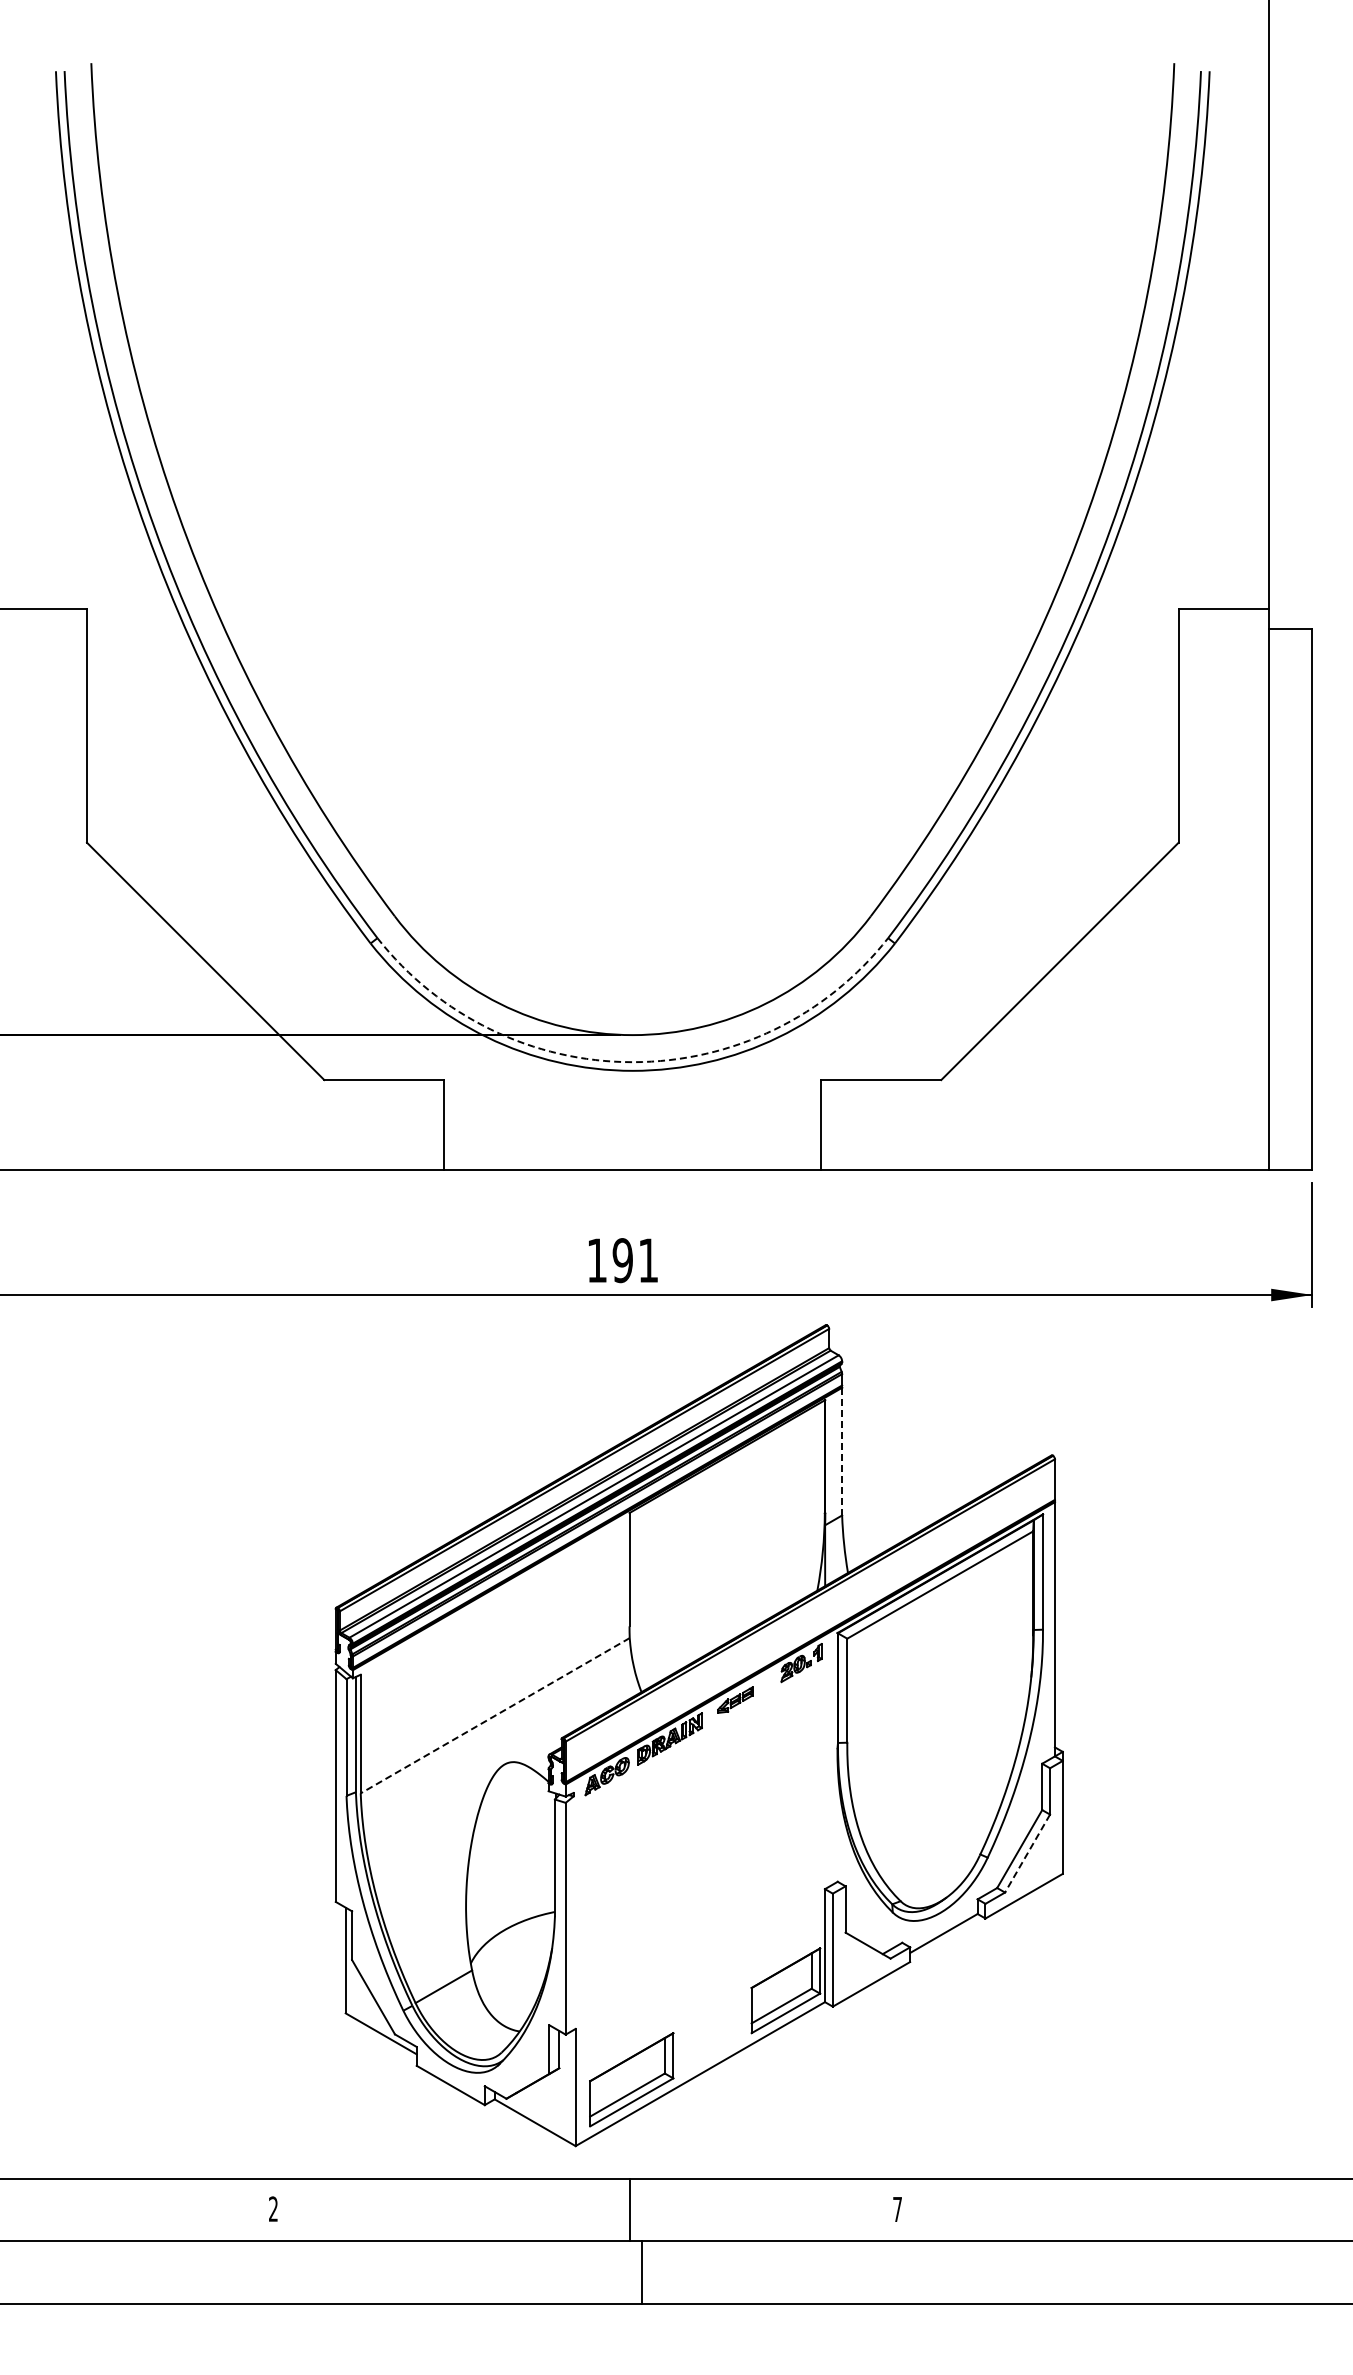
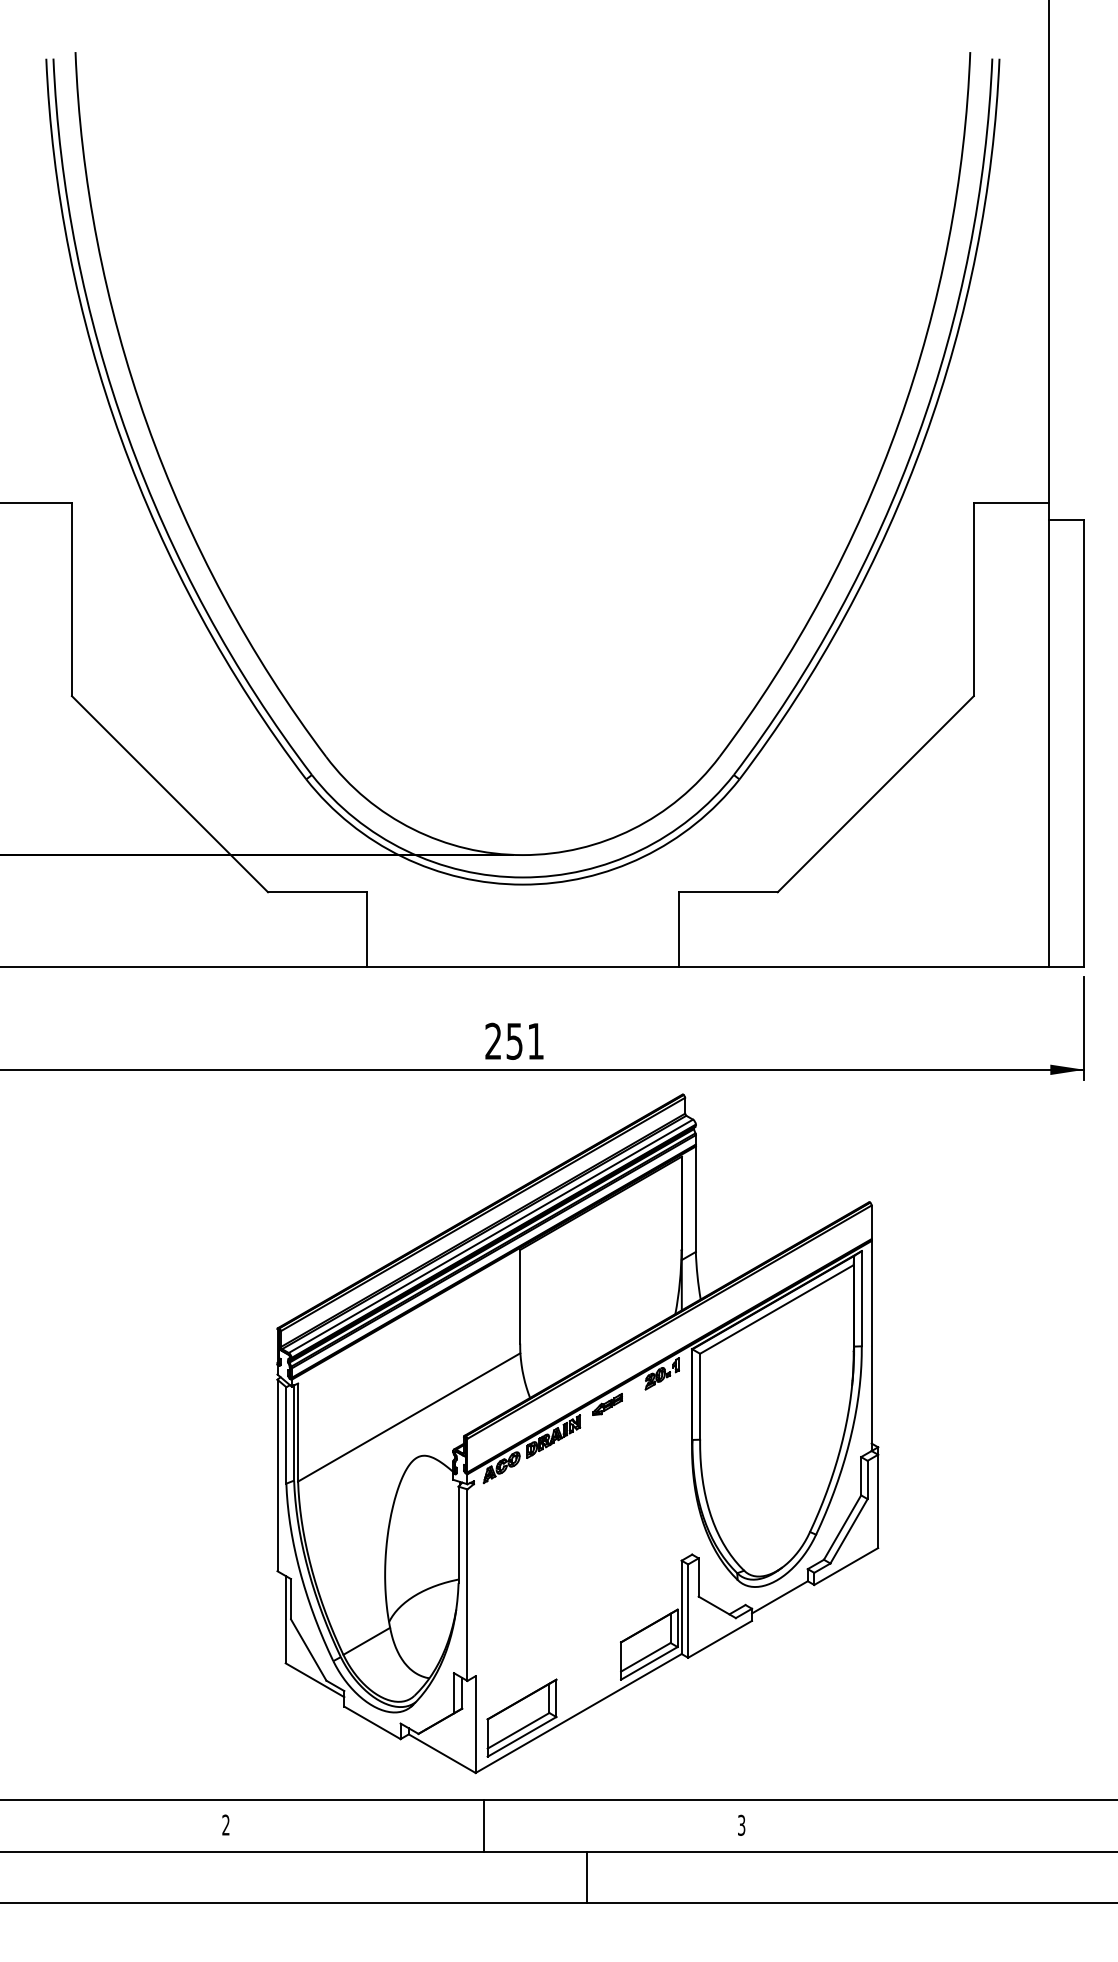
arc: (632, 1062) -> (522, 877), dashed -> solid
text: (609, 1260) -> (503, 1041), 191 -> 251
line: (842, 1451) -> (696, 1199), dashed -> solid
line: (494, 1715) -> (408, 1417), dashed -> solid
line: (1027, 1854) -> (848, 1532), dashed -> solid
text: (897, 2209) -> (741, 1825), 7 -> 3
line: (629, 2210) -> (483, 1826), moved
line: (642, 2272) -> (587, 1877), moved

